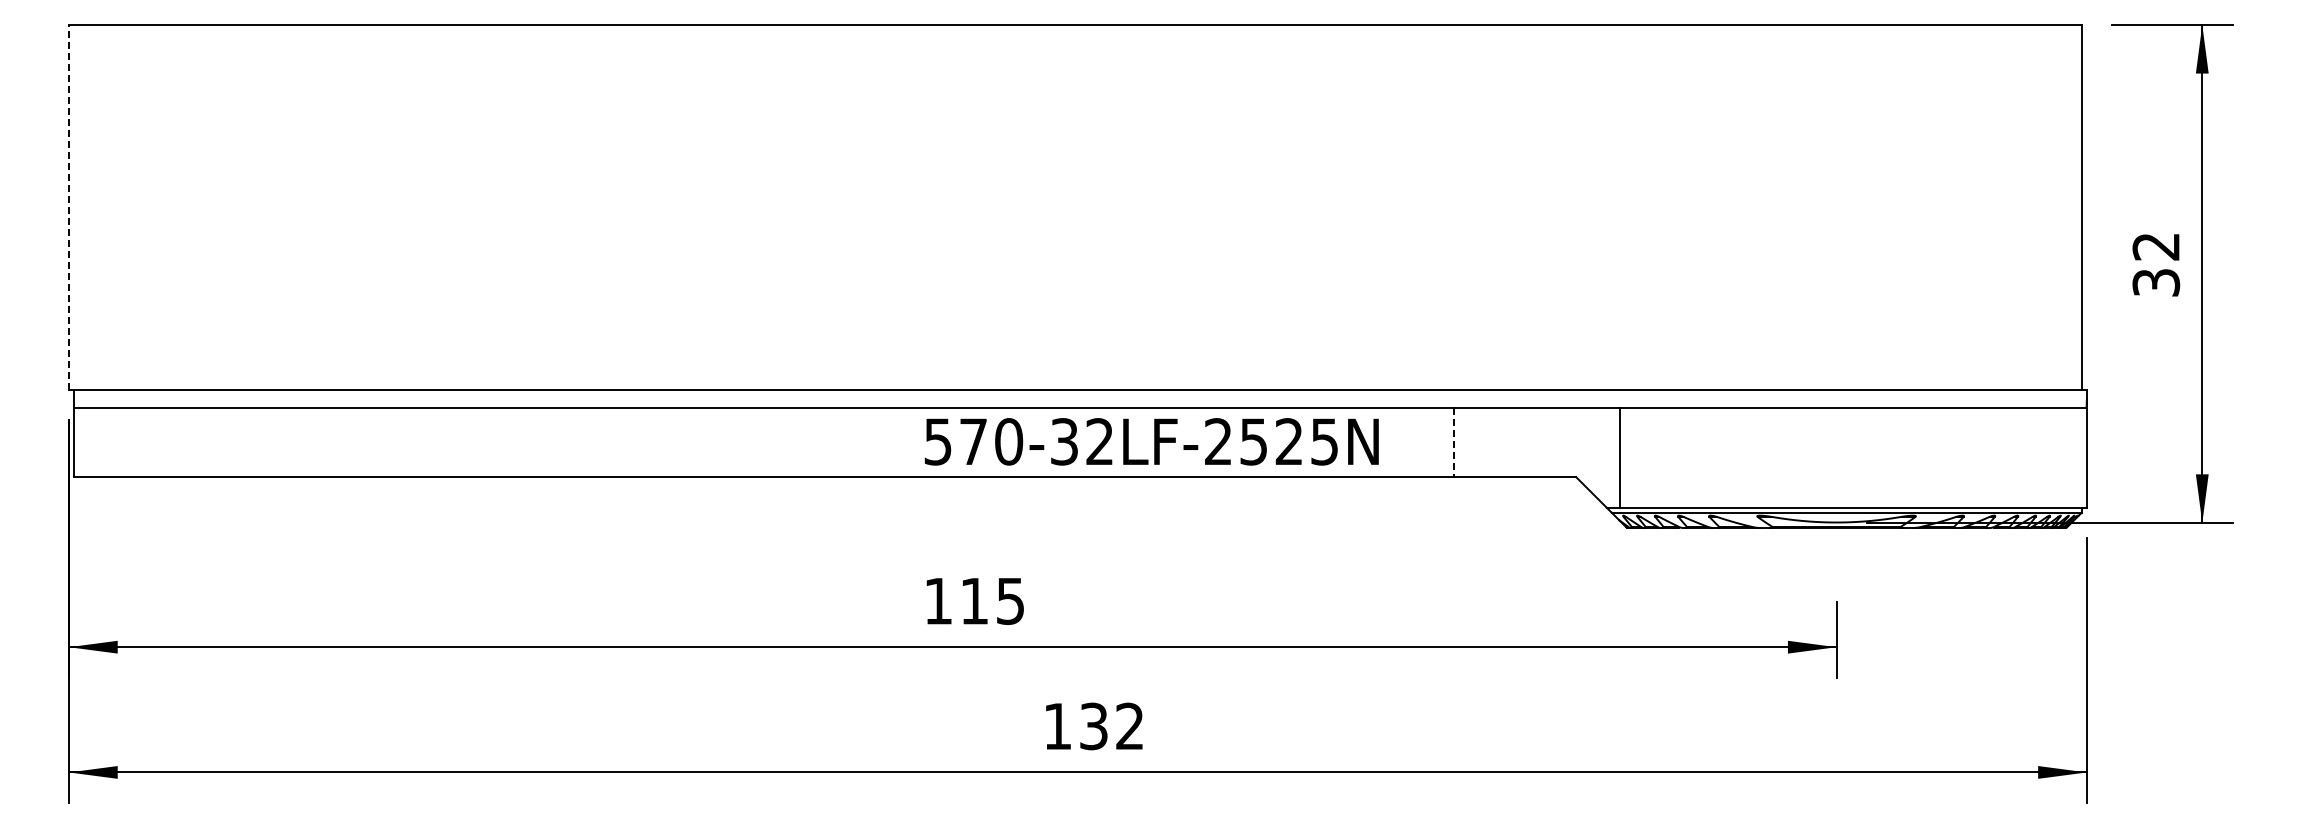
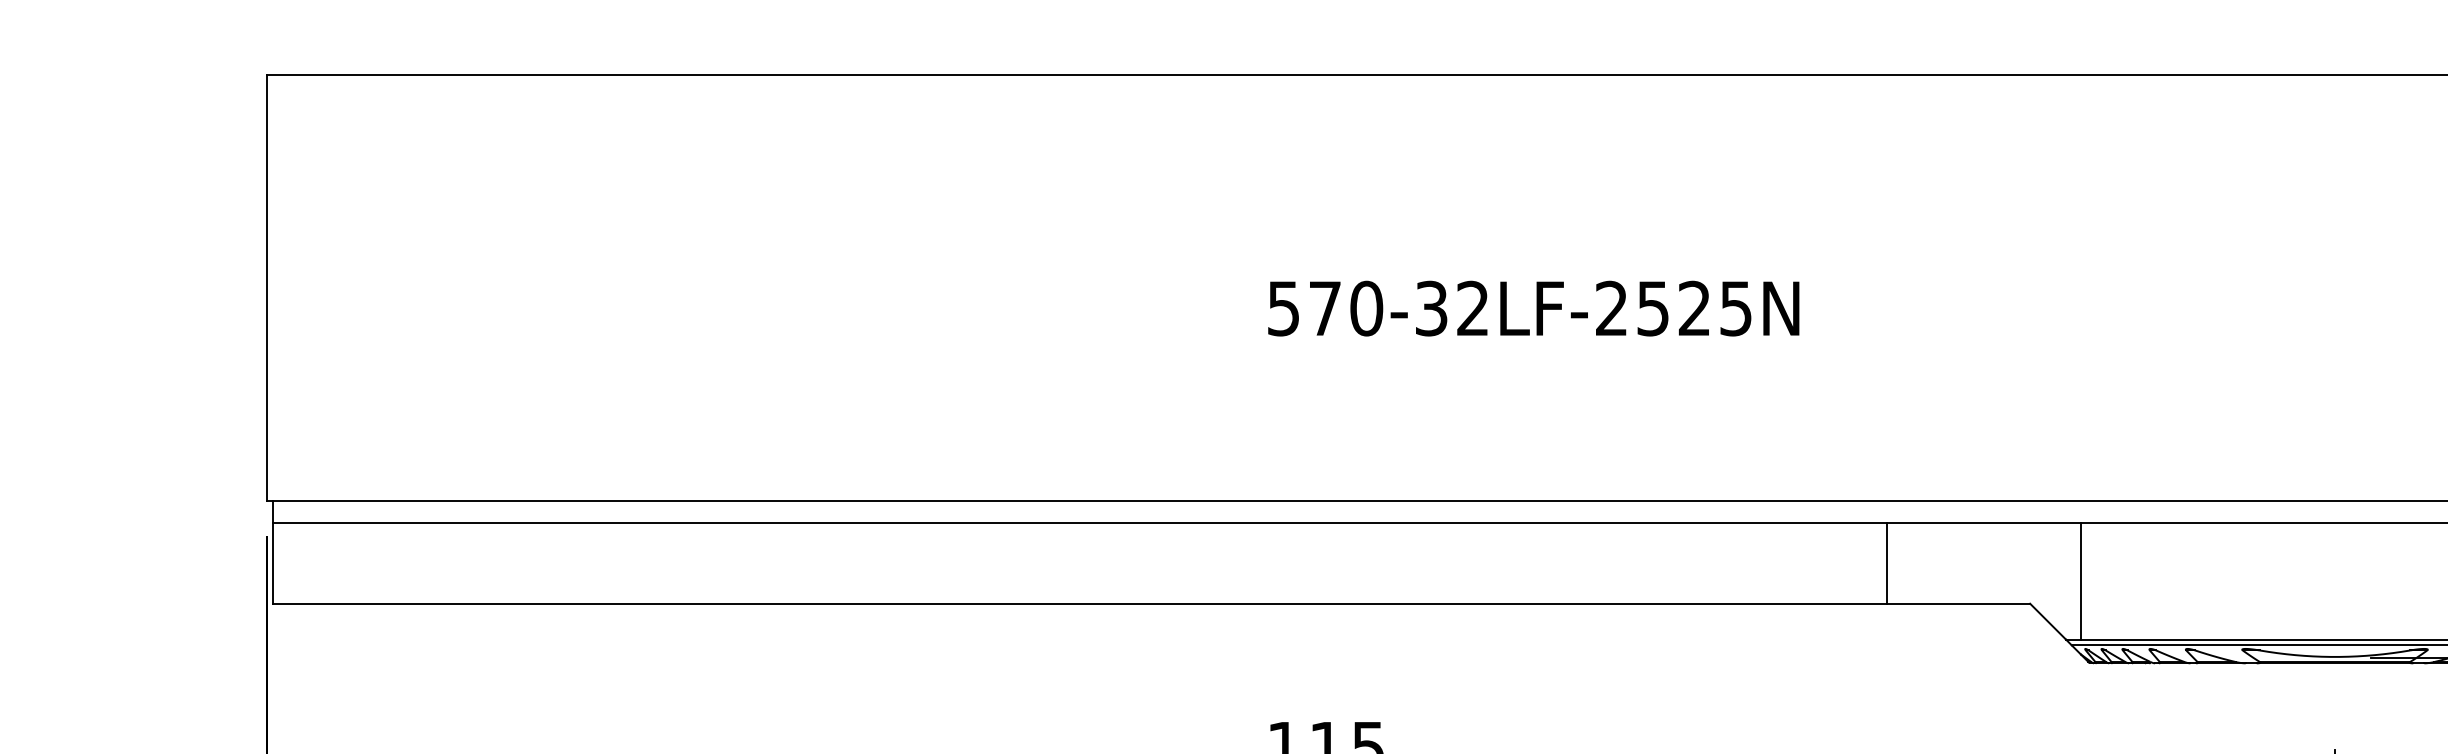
line: (69, 206) -> (267, 287), dashed -> solid
text: (1151, 441) -> (1533, 308), moved
line: (1453, 443) -> (1886, 564), dashed -> solid

